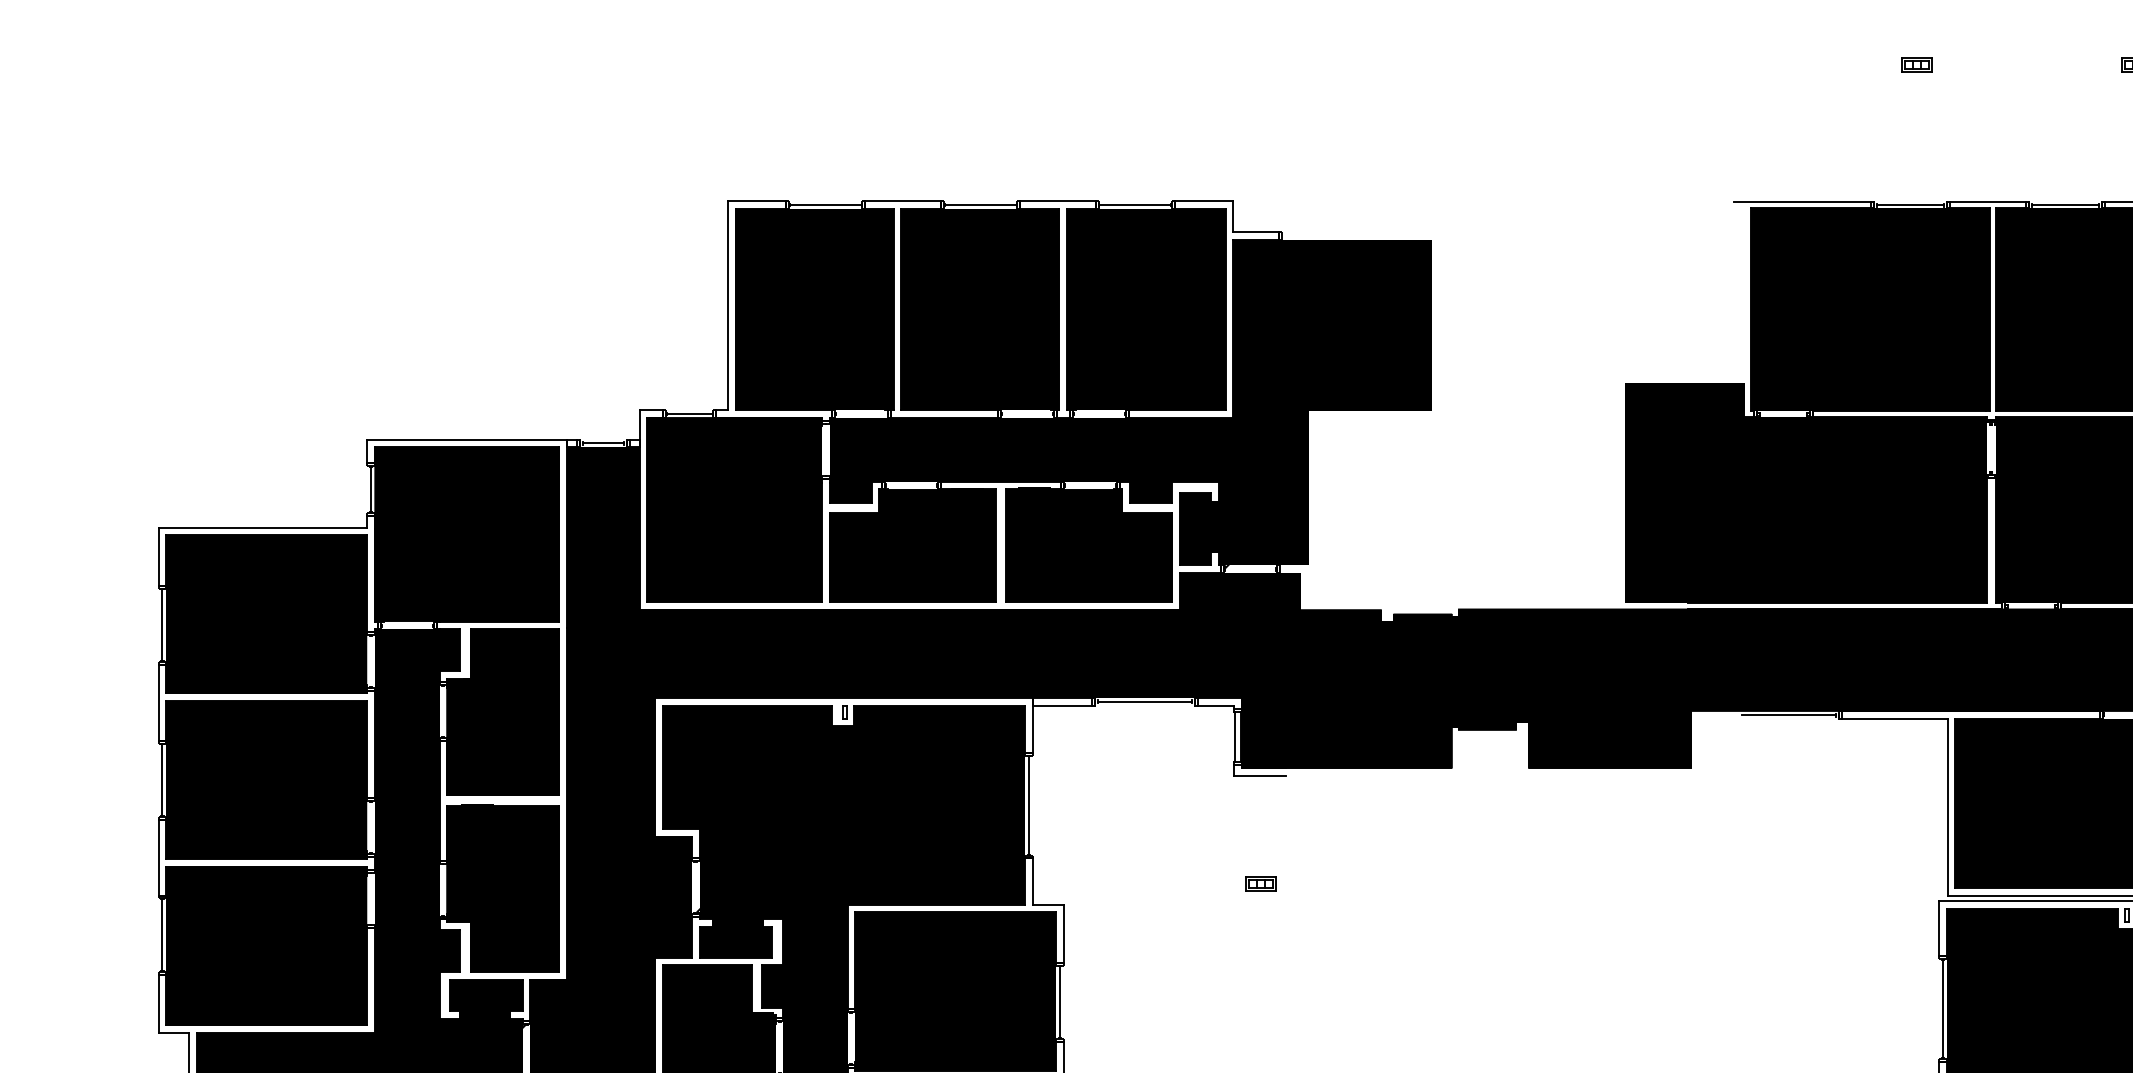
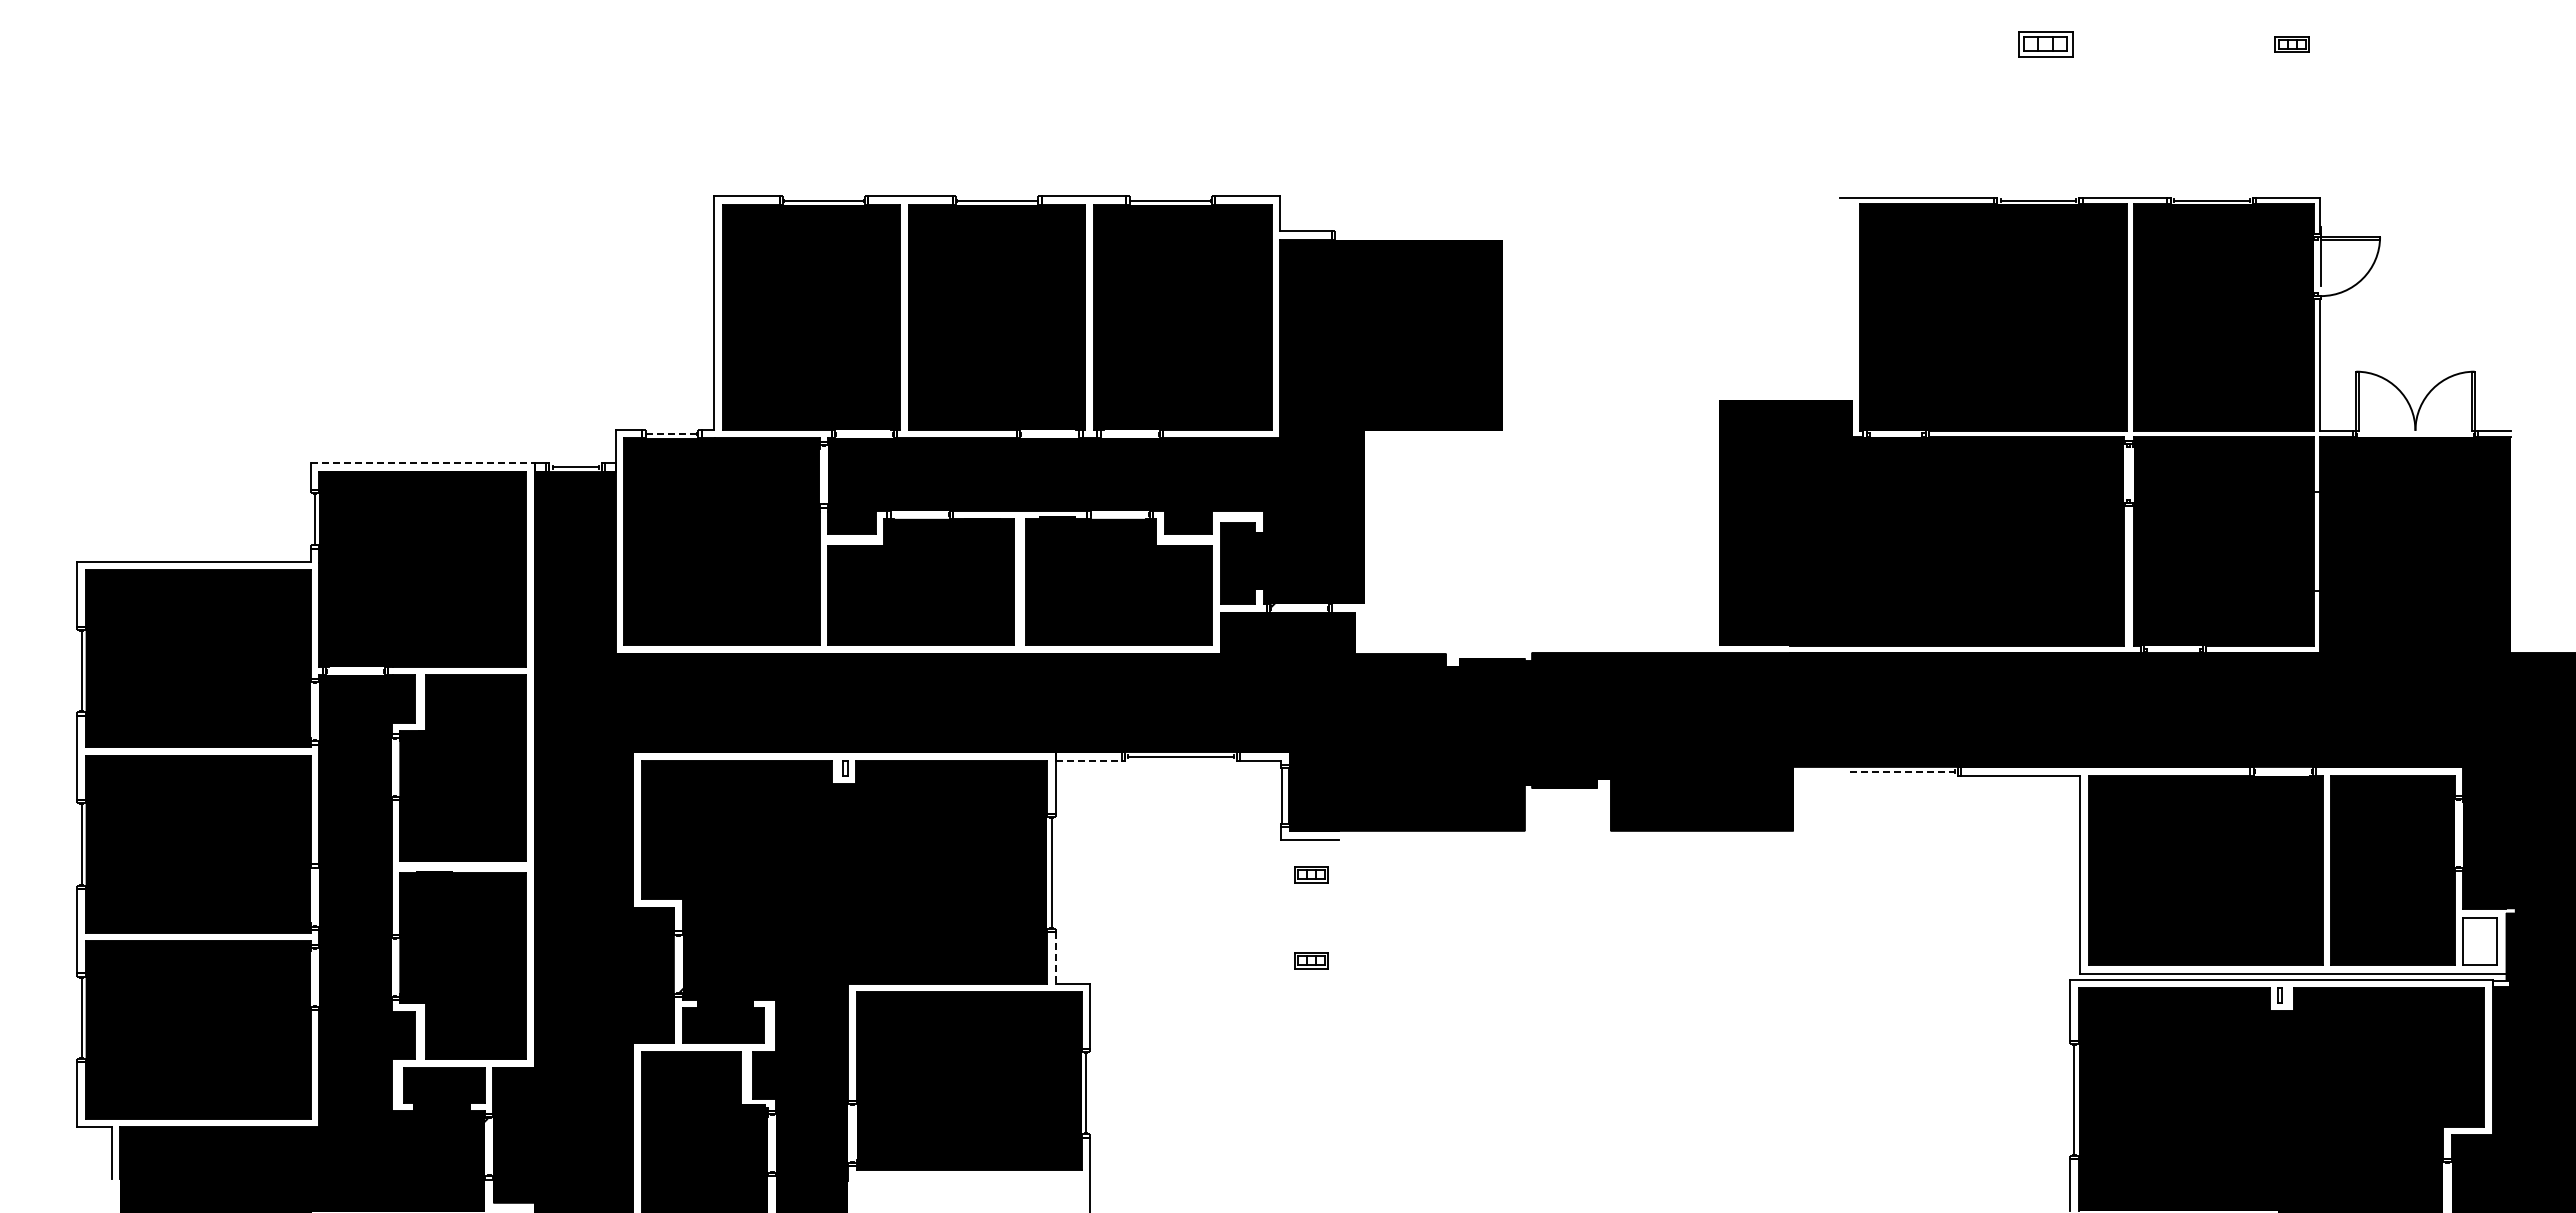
part: (1917, 65) -> (2045, 44), size x1.6
line: (689, 413) -> (671, 434), solid -> dashed
line: (467, 439) -> (422, 463), solid -> dashed
line: (1062, 705) -> (1089, 760), solid -> dashed
line: (1789, 715) -> (1902, 771), solid -> dashed
part: (1261, 807) -> (1311, 874), added
line: (1032, 881) -> (1055, 957), solid -> dashed

